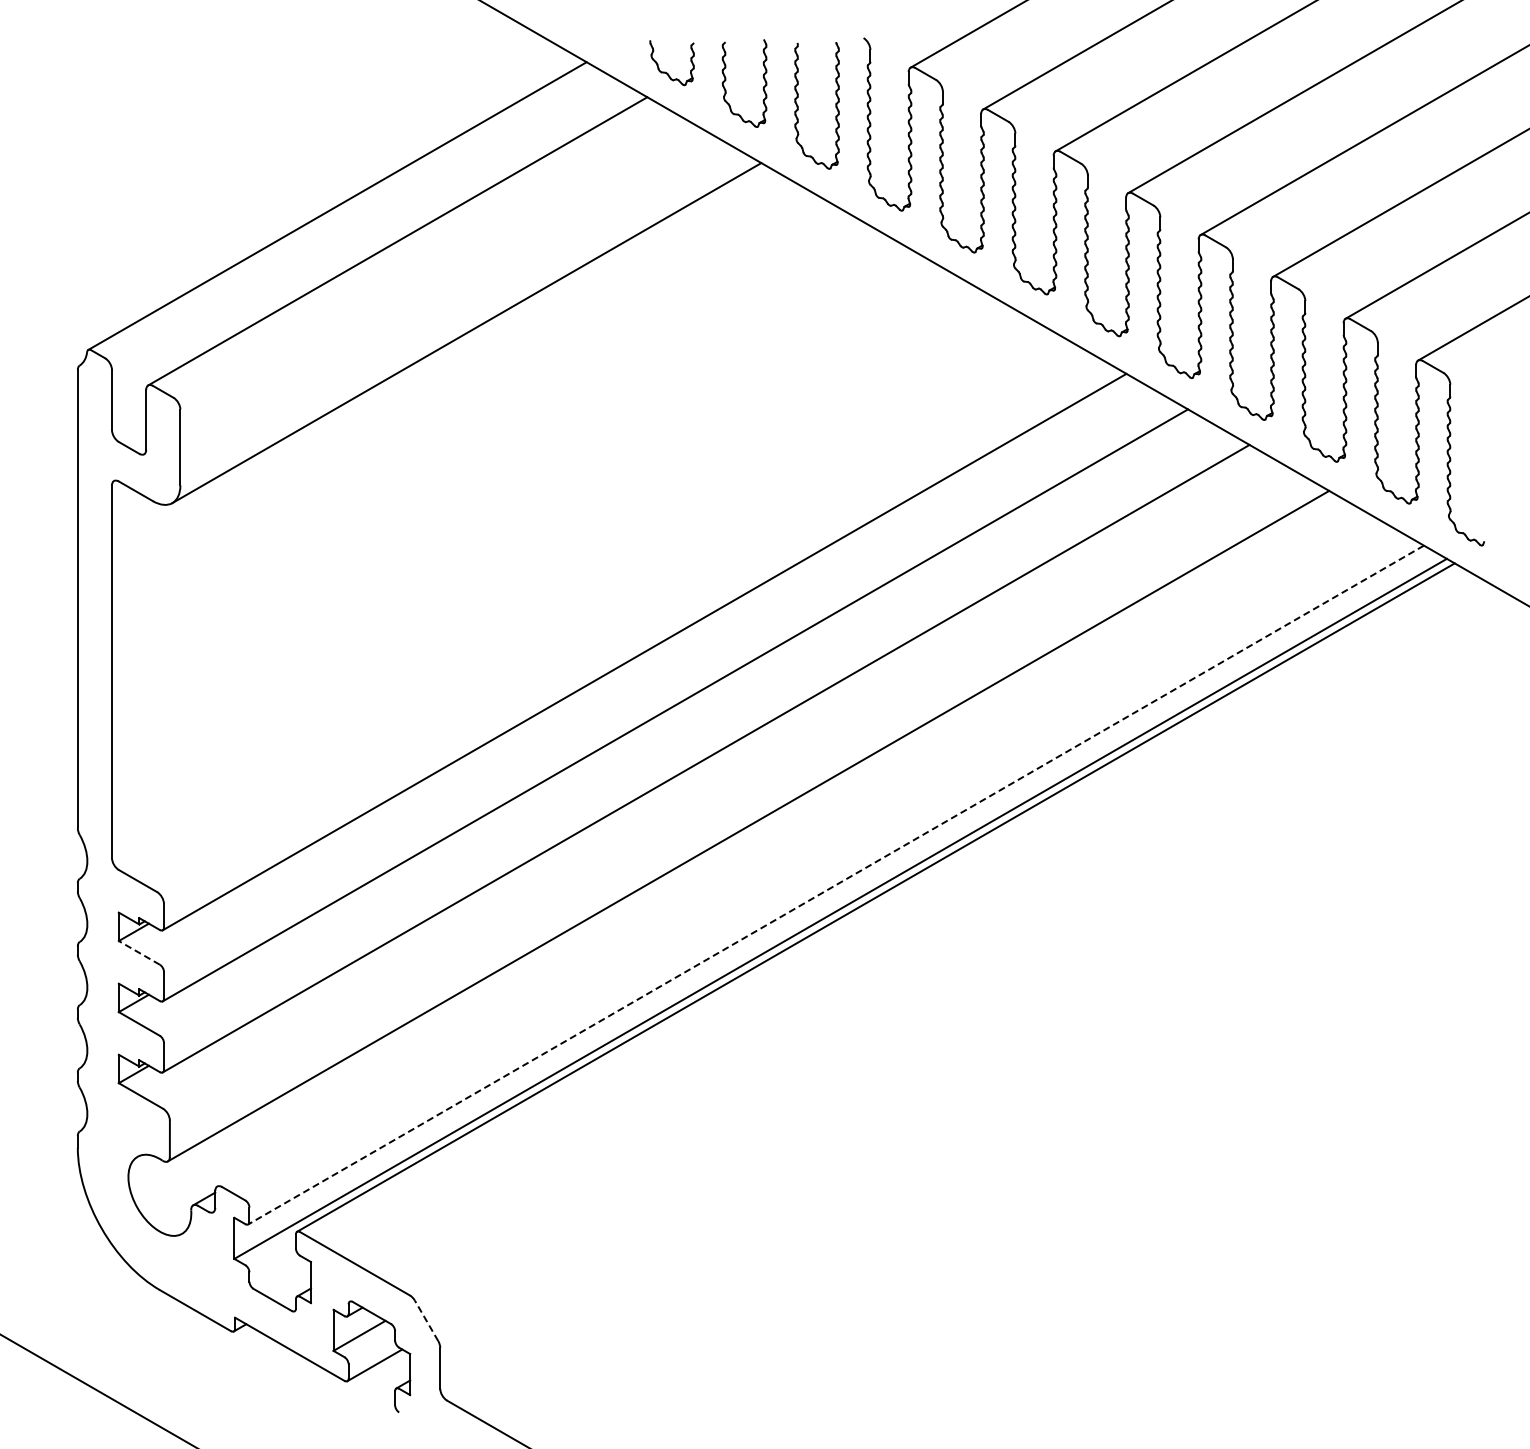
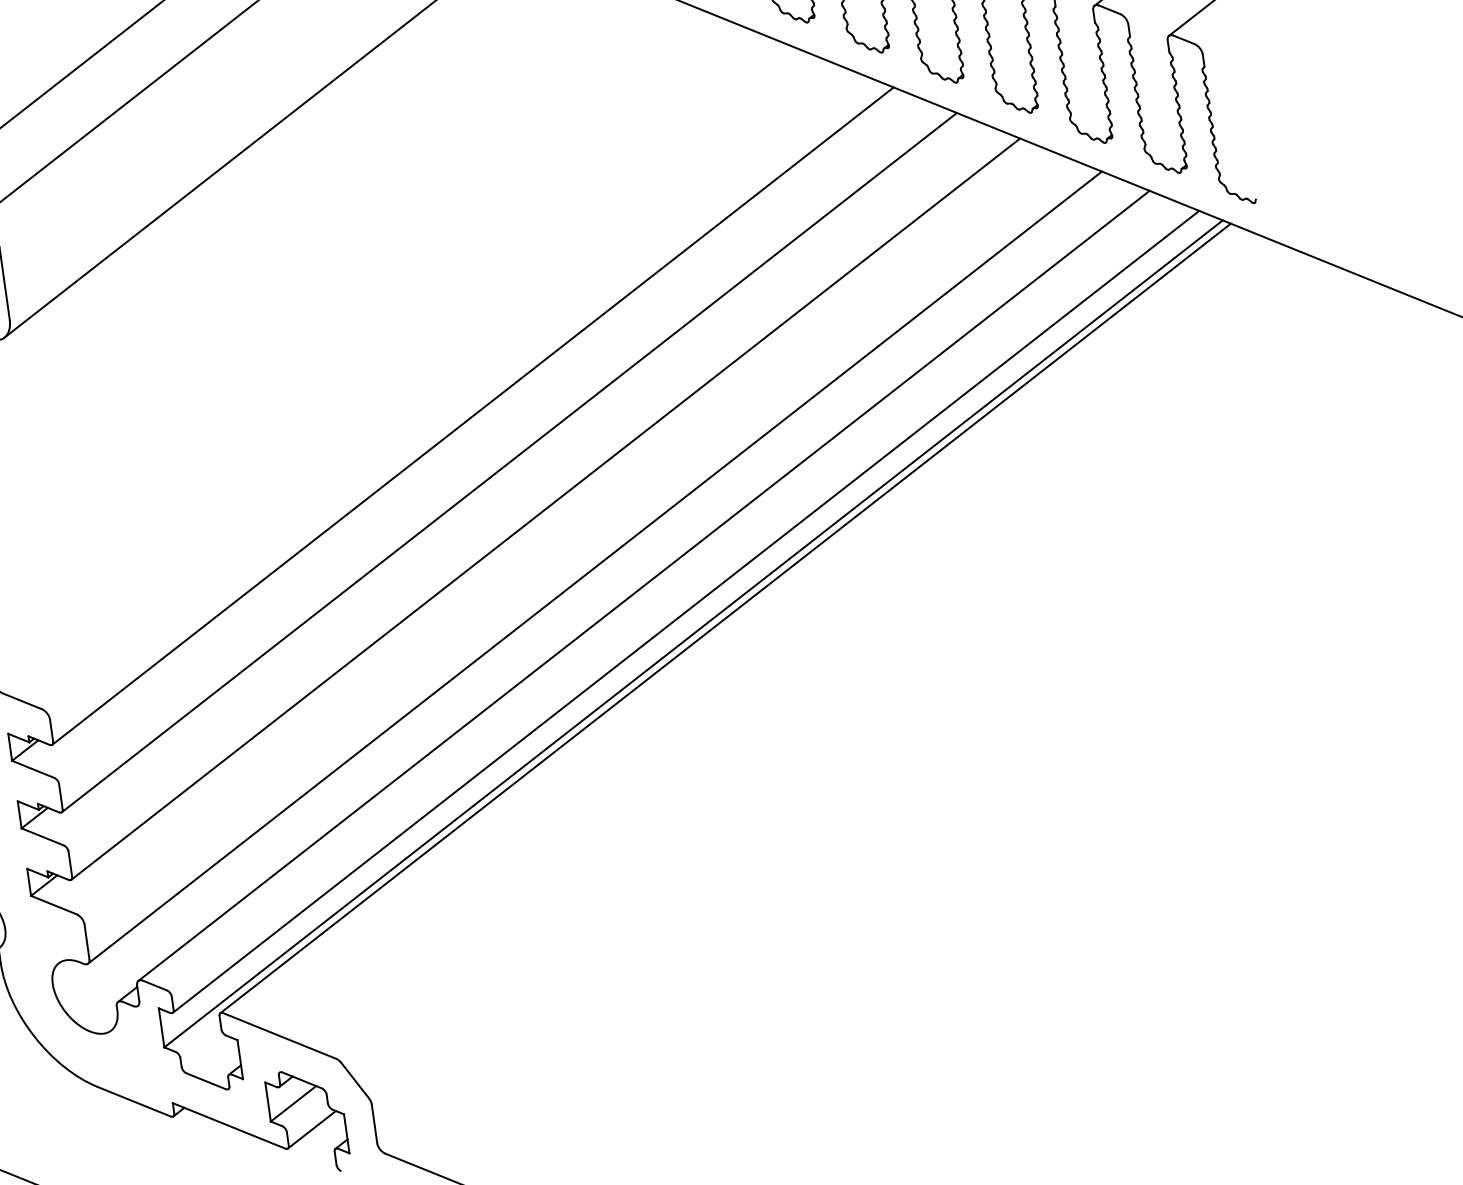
line: (796, 851) -> (643, 585), added
line: (836, 885) -> (686, 612), dashed -> solid
line: (139, 952) -> (33, 768), dashed -> solid
line: (426, 1320) -> (355, 1080), dashed -> solid

